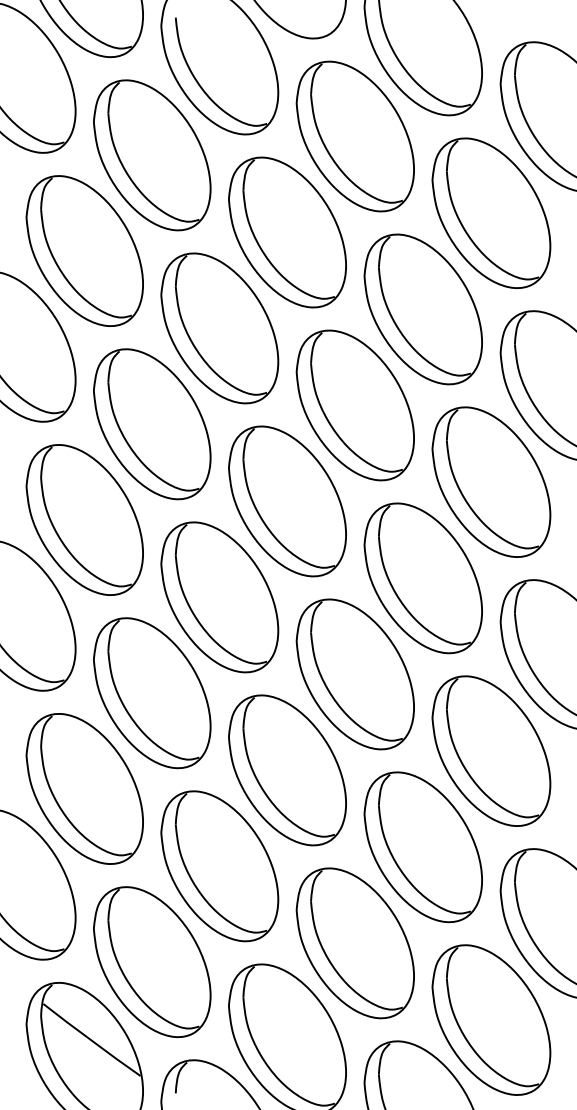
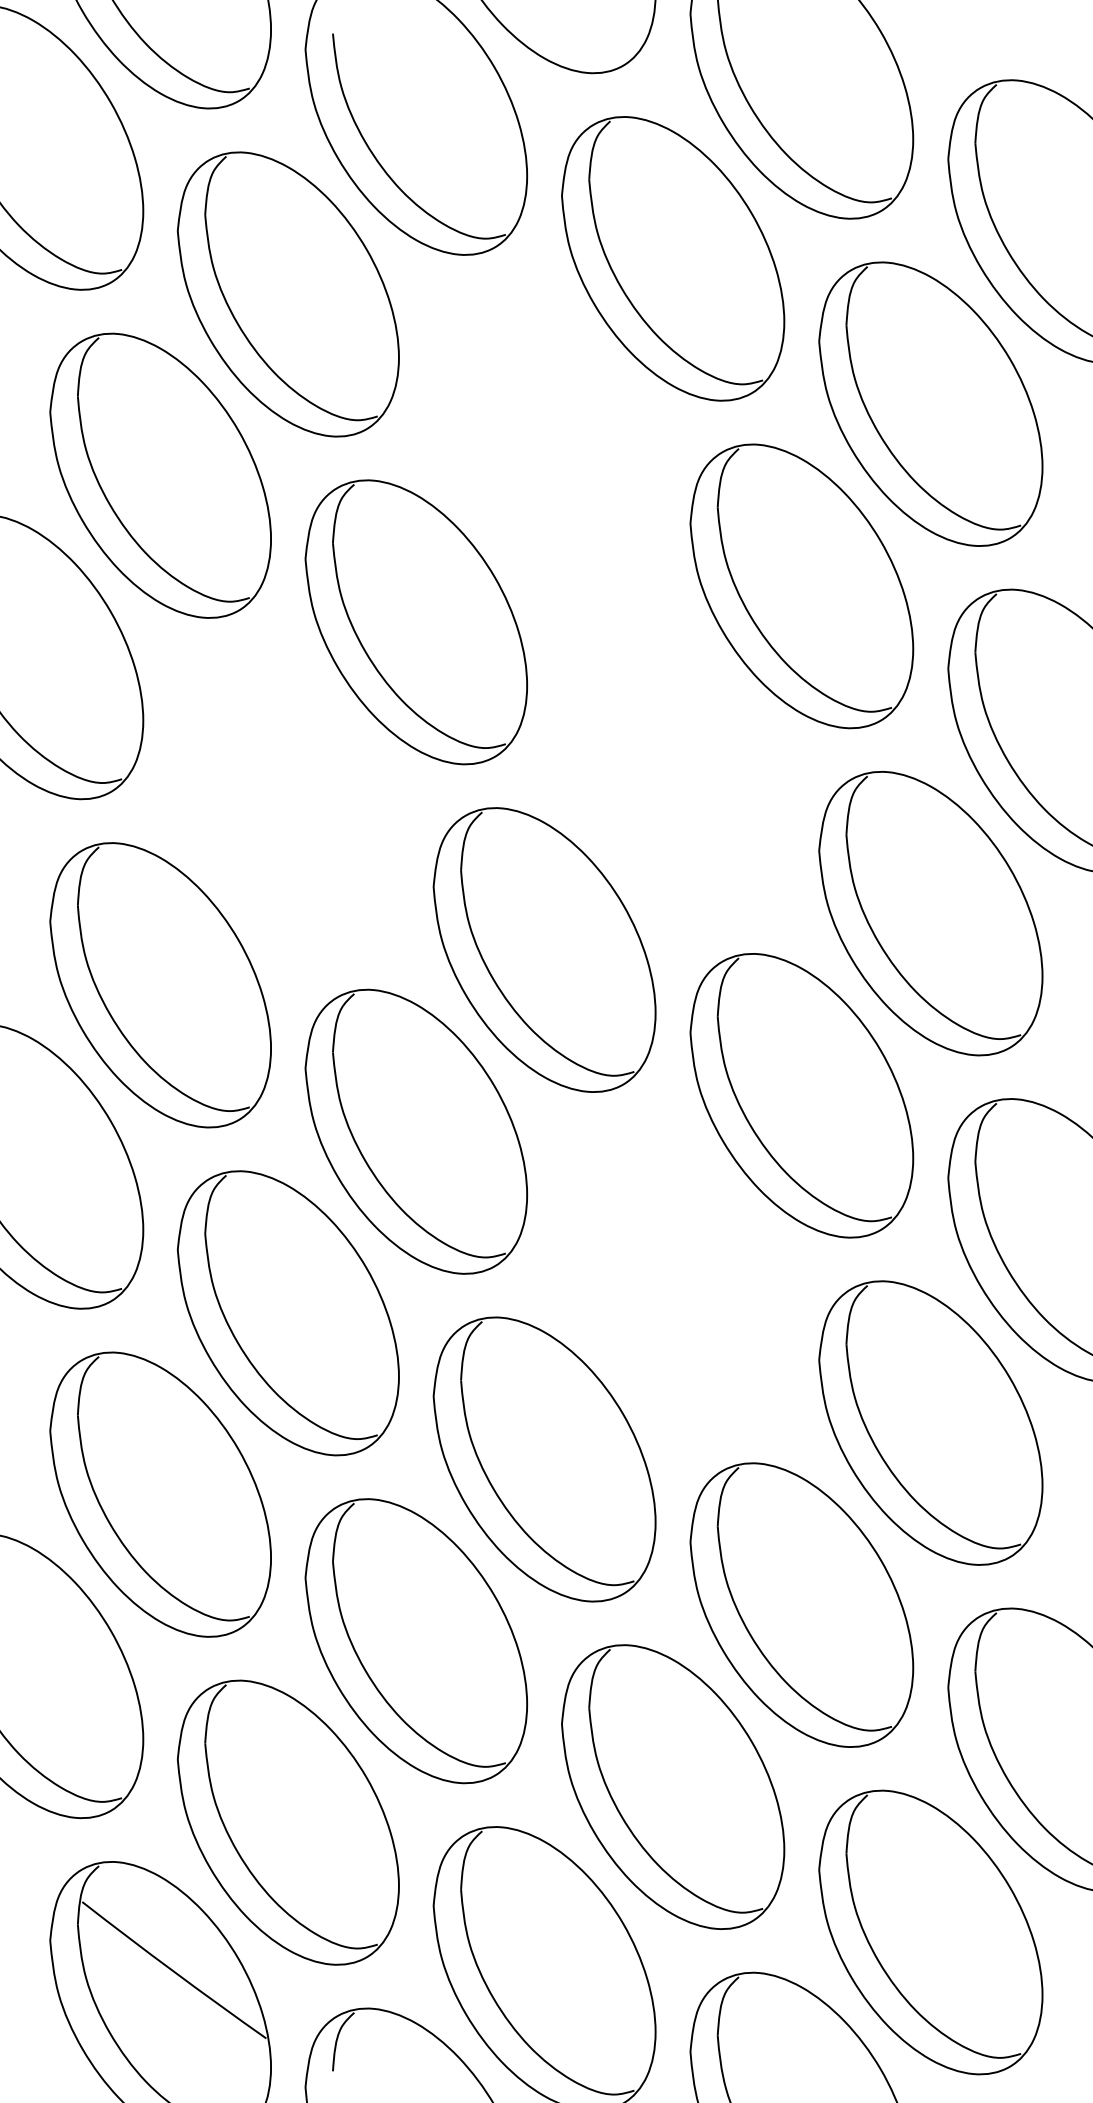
part: (287, 232) -> (544, 440), removed
part: (354, 405) -> (671, 768), removed
part: (152, 424) -> (288, 804), removed
part: (354, 674) -> (671, 1277), removed

